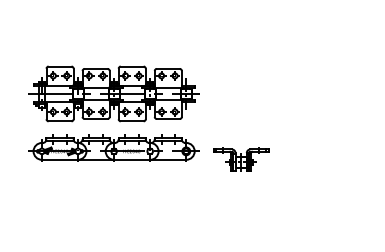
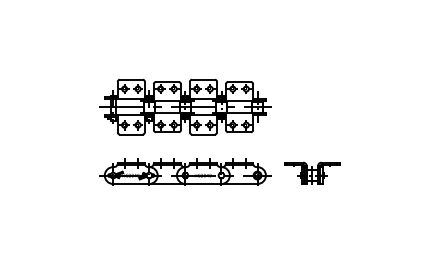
part: (114, 147) -> (185, 171), moved

